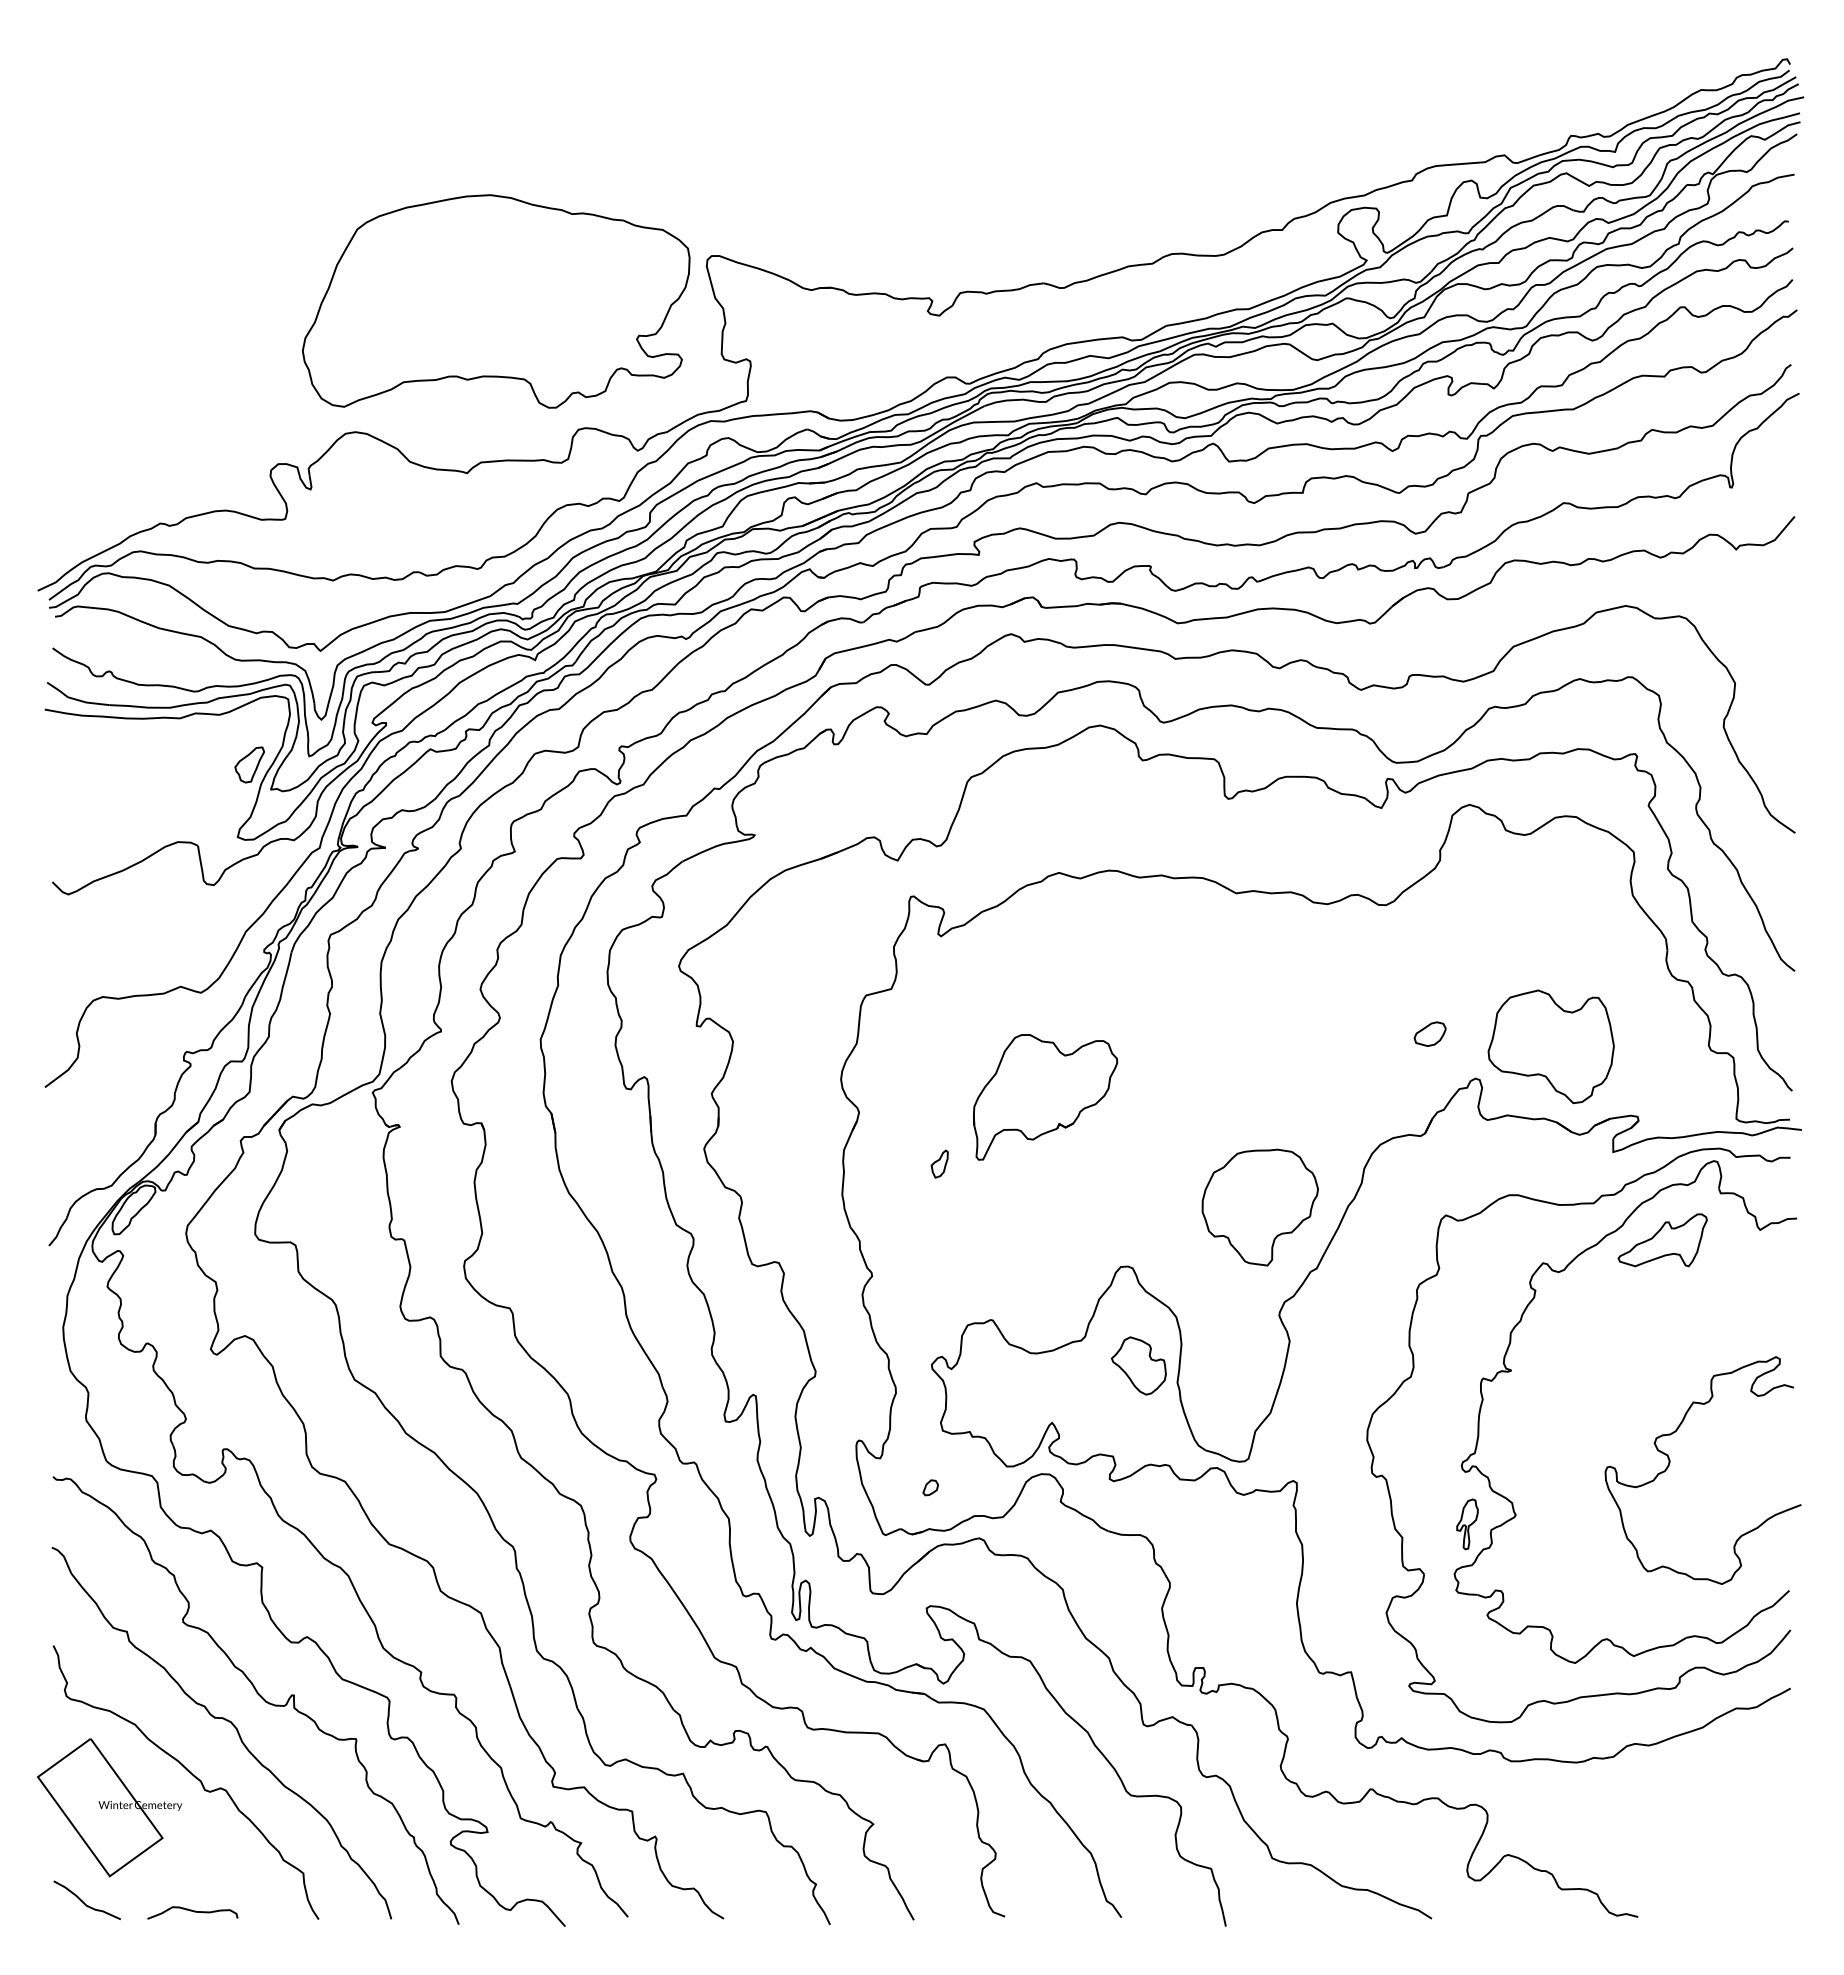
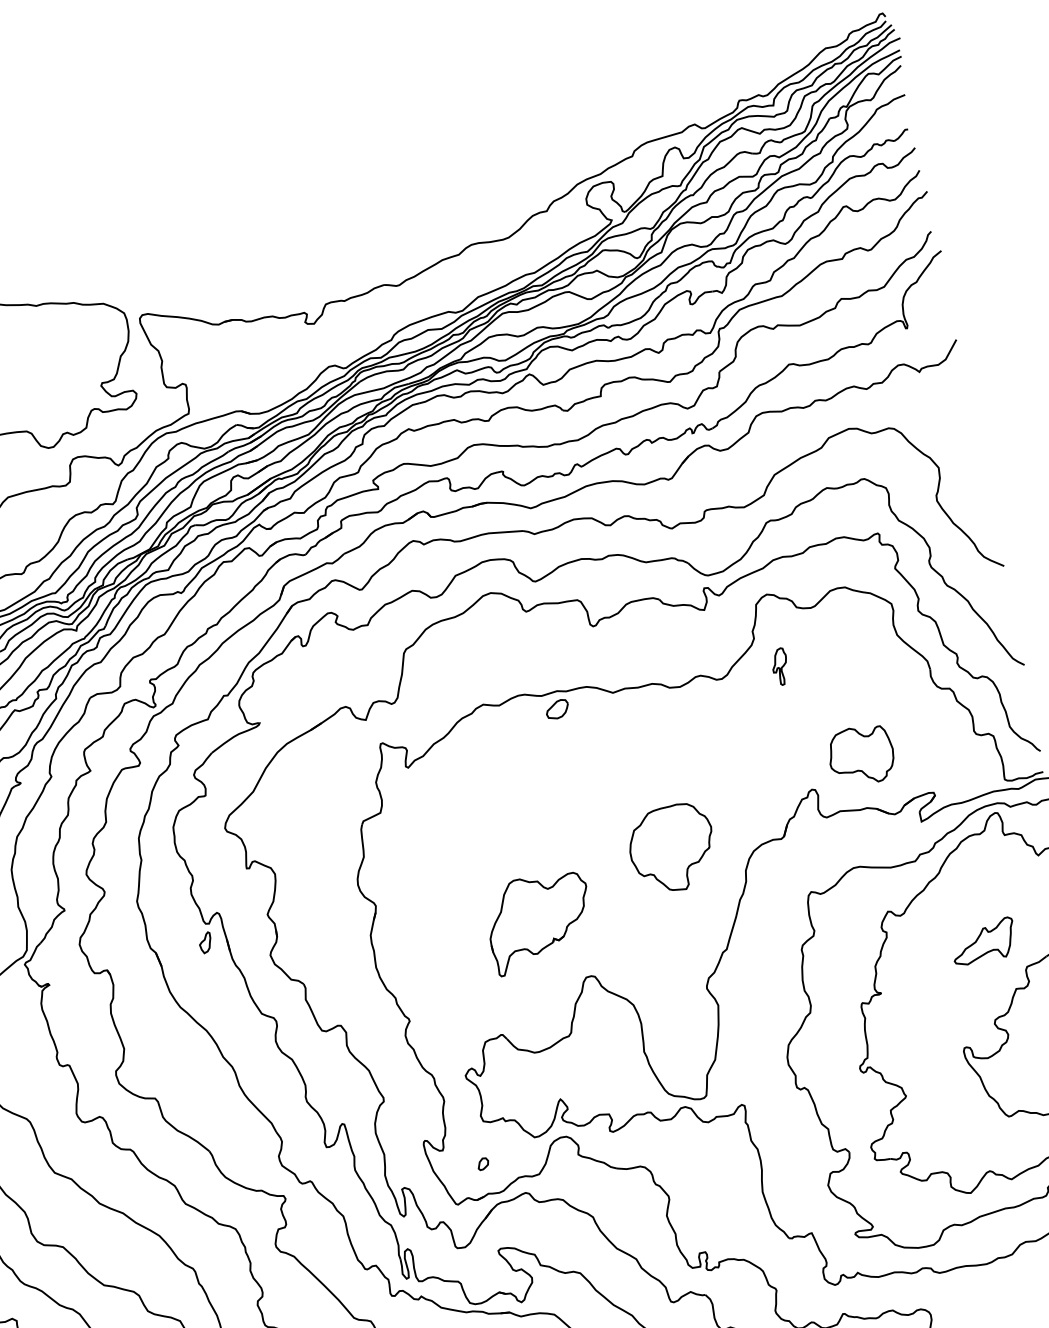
part: (1429, 1033) -> (556, 709), moved
part: (1550, 1046) -> (860, 755), size x0.7
part: (1045, 1097) -> (540, 921), moved
part: (939, 1163) -> (205, 942), moved
part: (1259, 1207) -> (671, 848), moved
part: (1662, 1240) -> (983, 941), moved
part: (1138, 1365) -> (613, 1045), removed
part: (1467, 1524) -> (780, 666), moved

